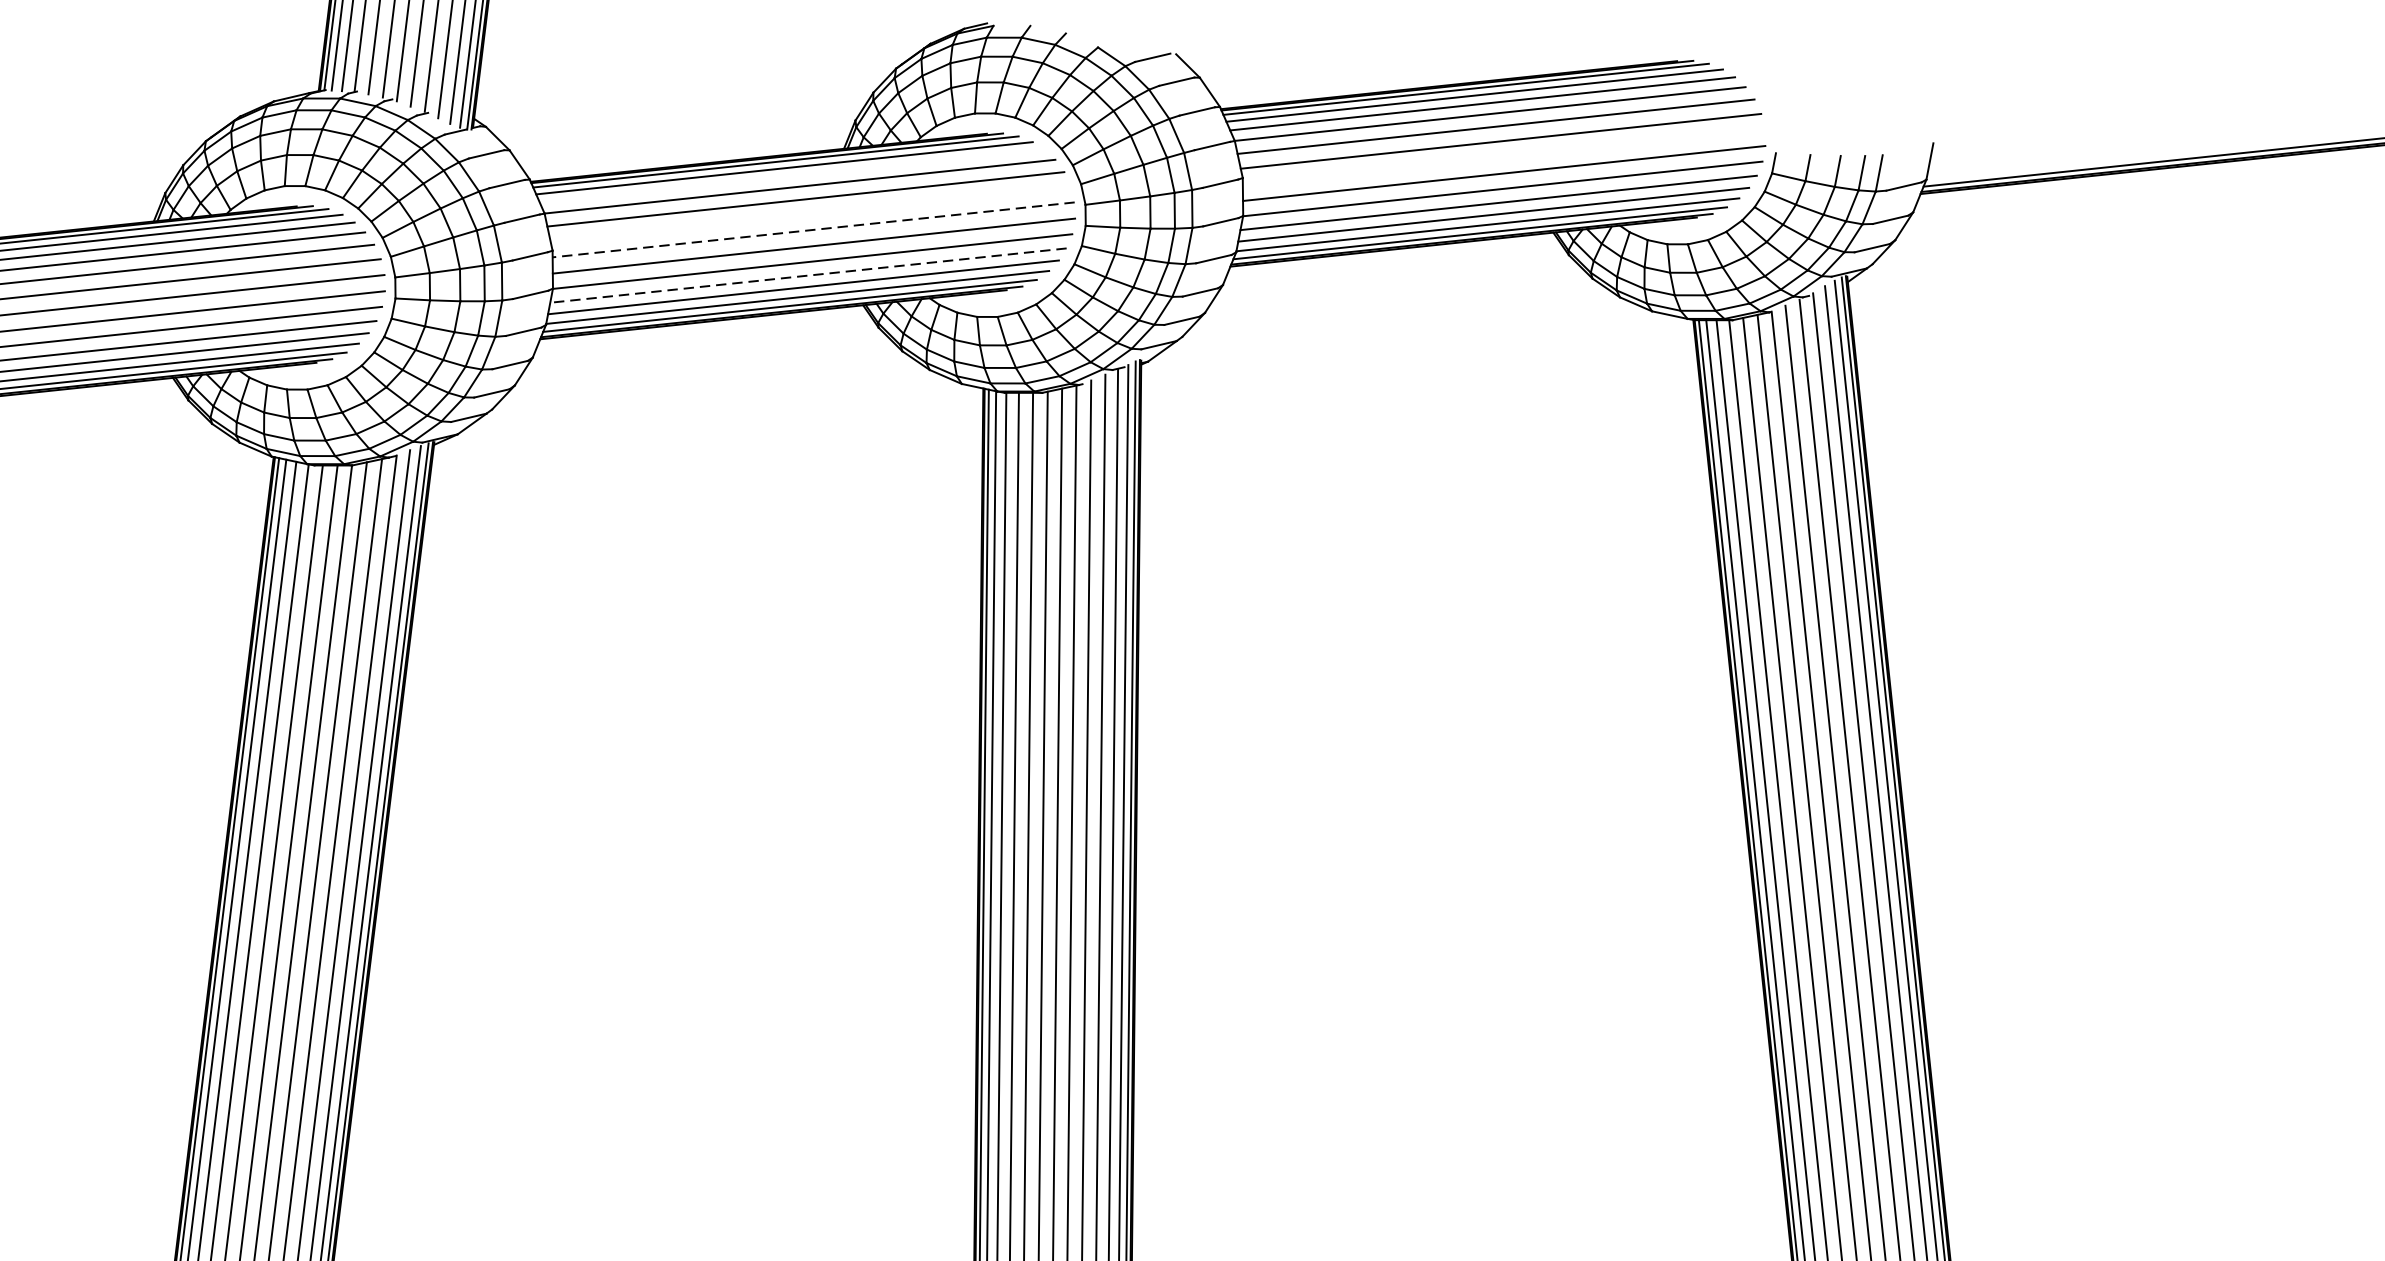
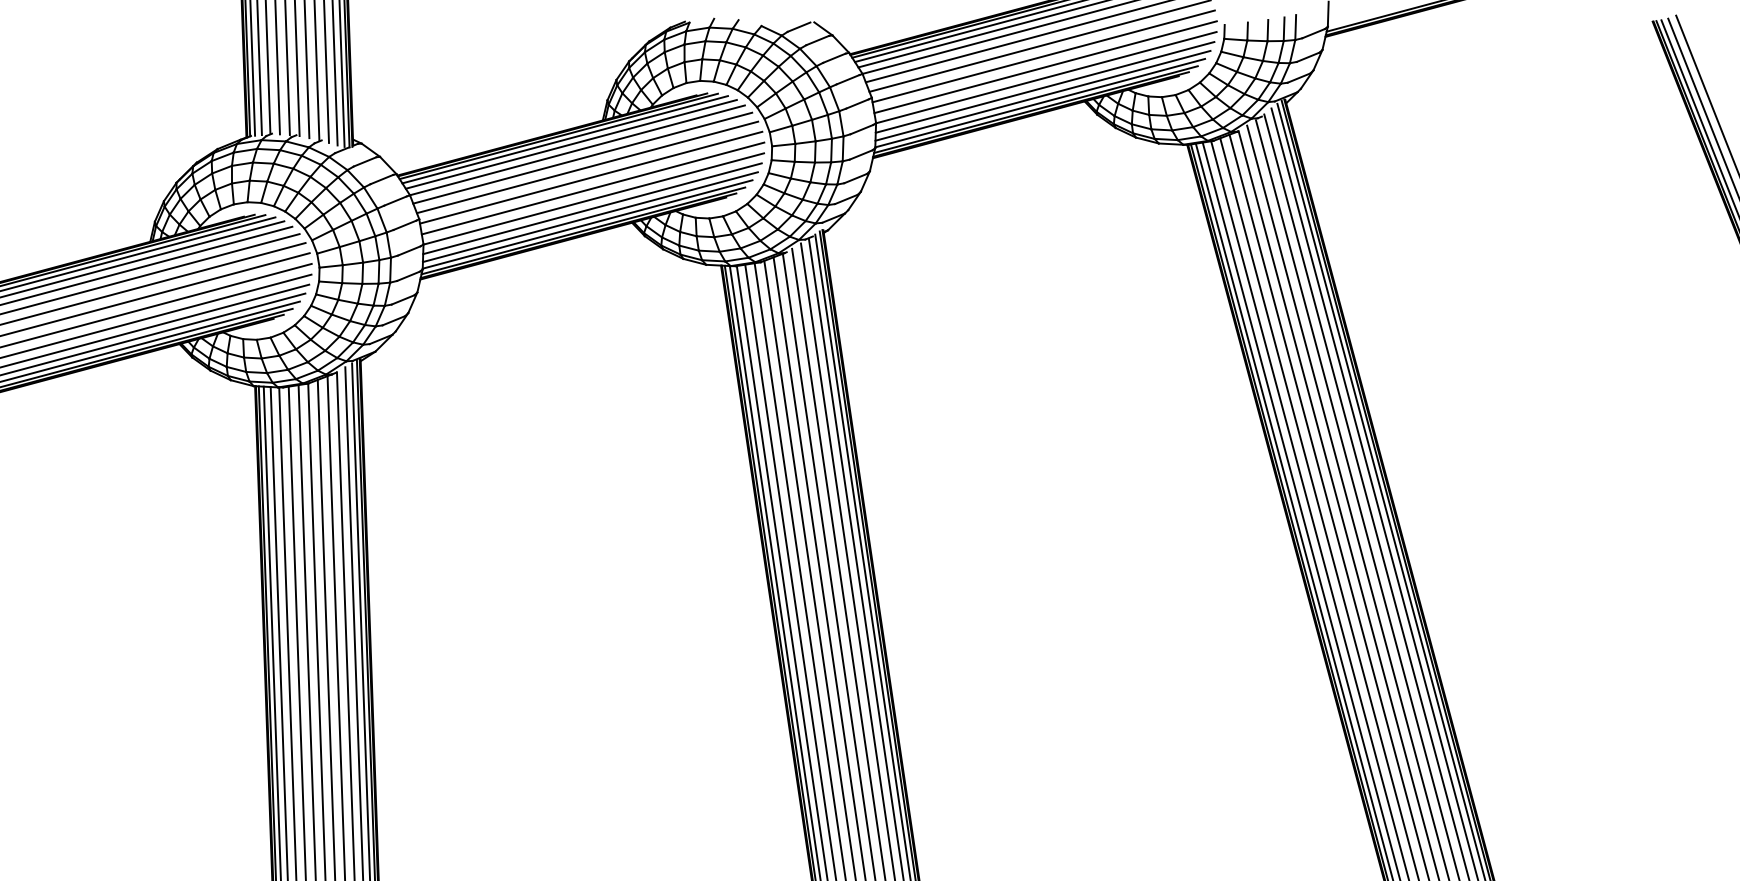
line: (1503, 157) -> (1043, 56), added
line: (791, 176) -> (570, 144), added
line: (810, 214) -> (587, 167), added
line: (812, 229) -> (590, 177), dashed -> solid
line: (808, 275) -> (592, 208), dashed -> solid

